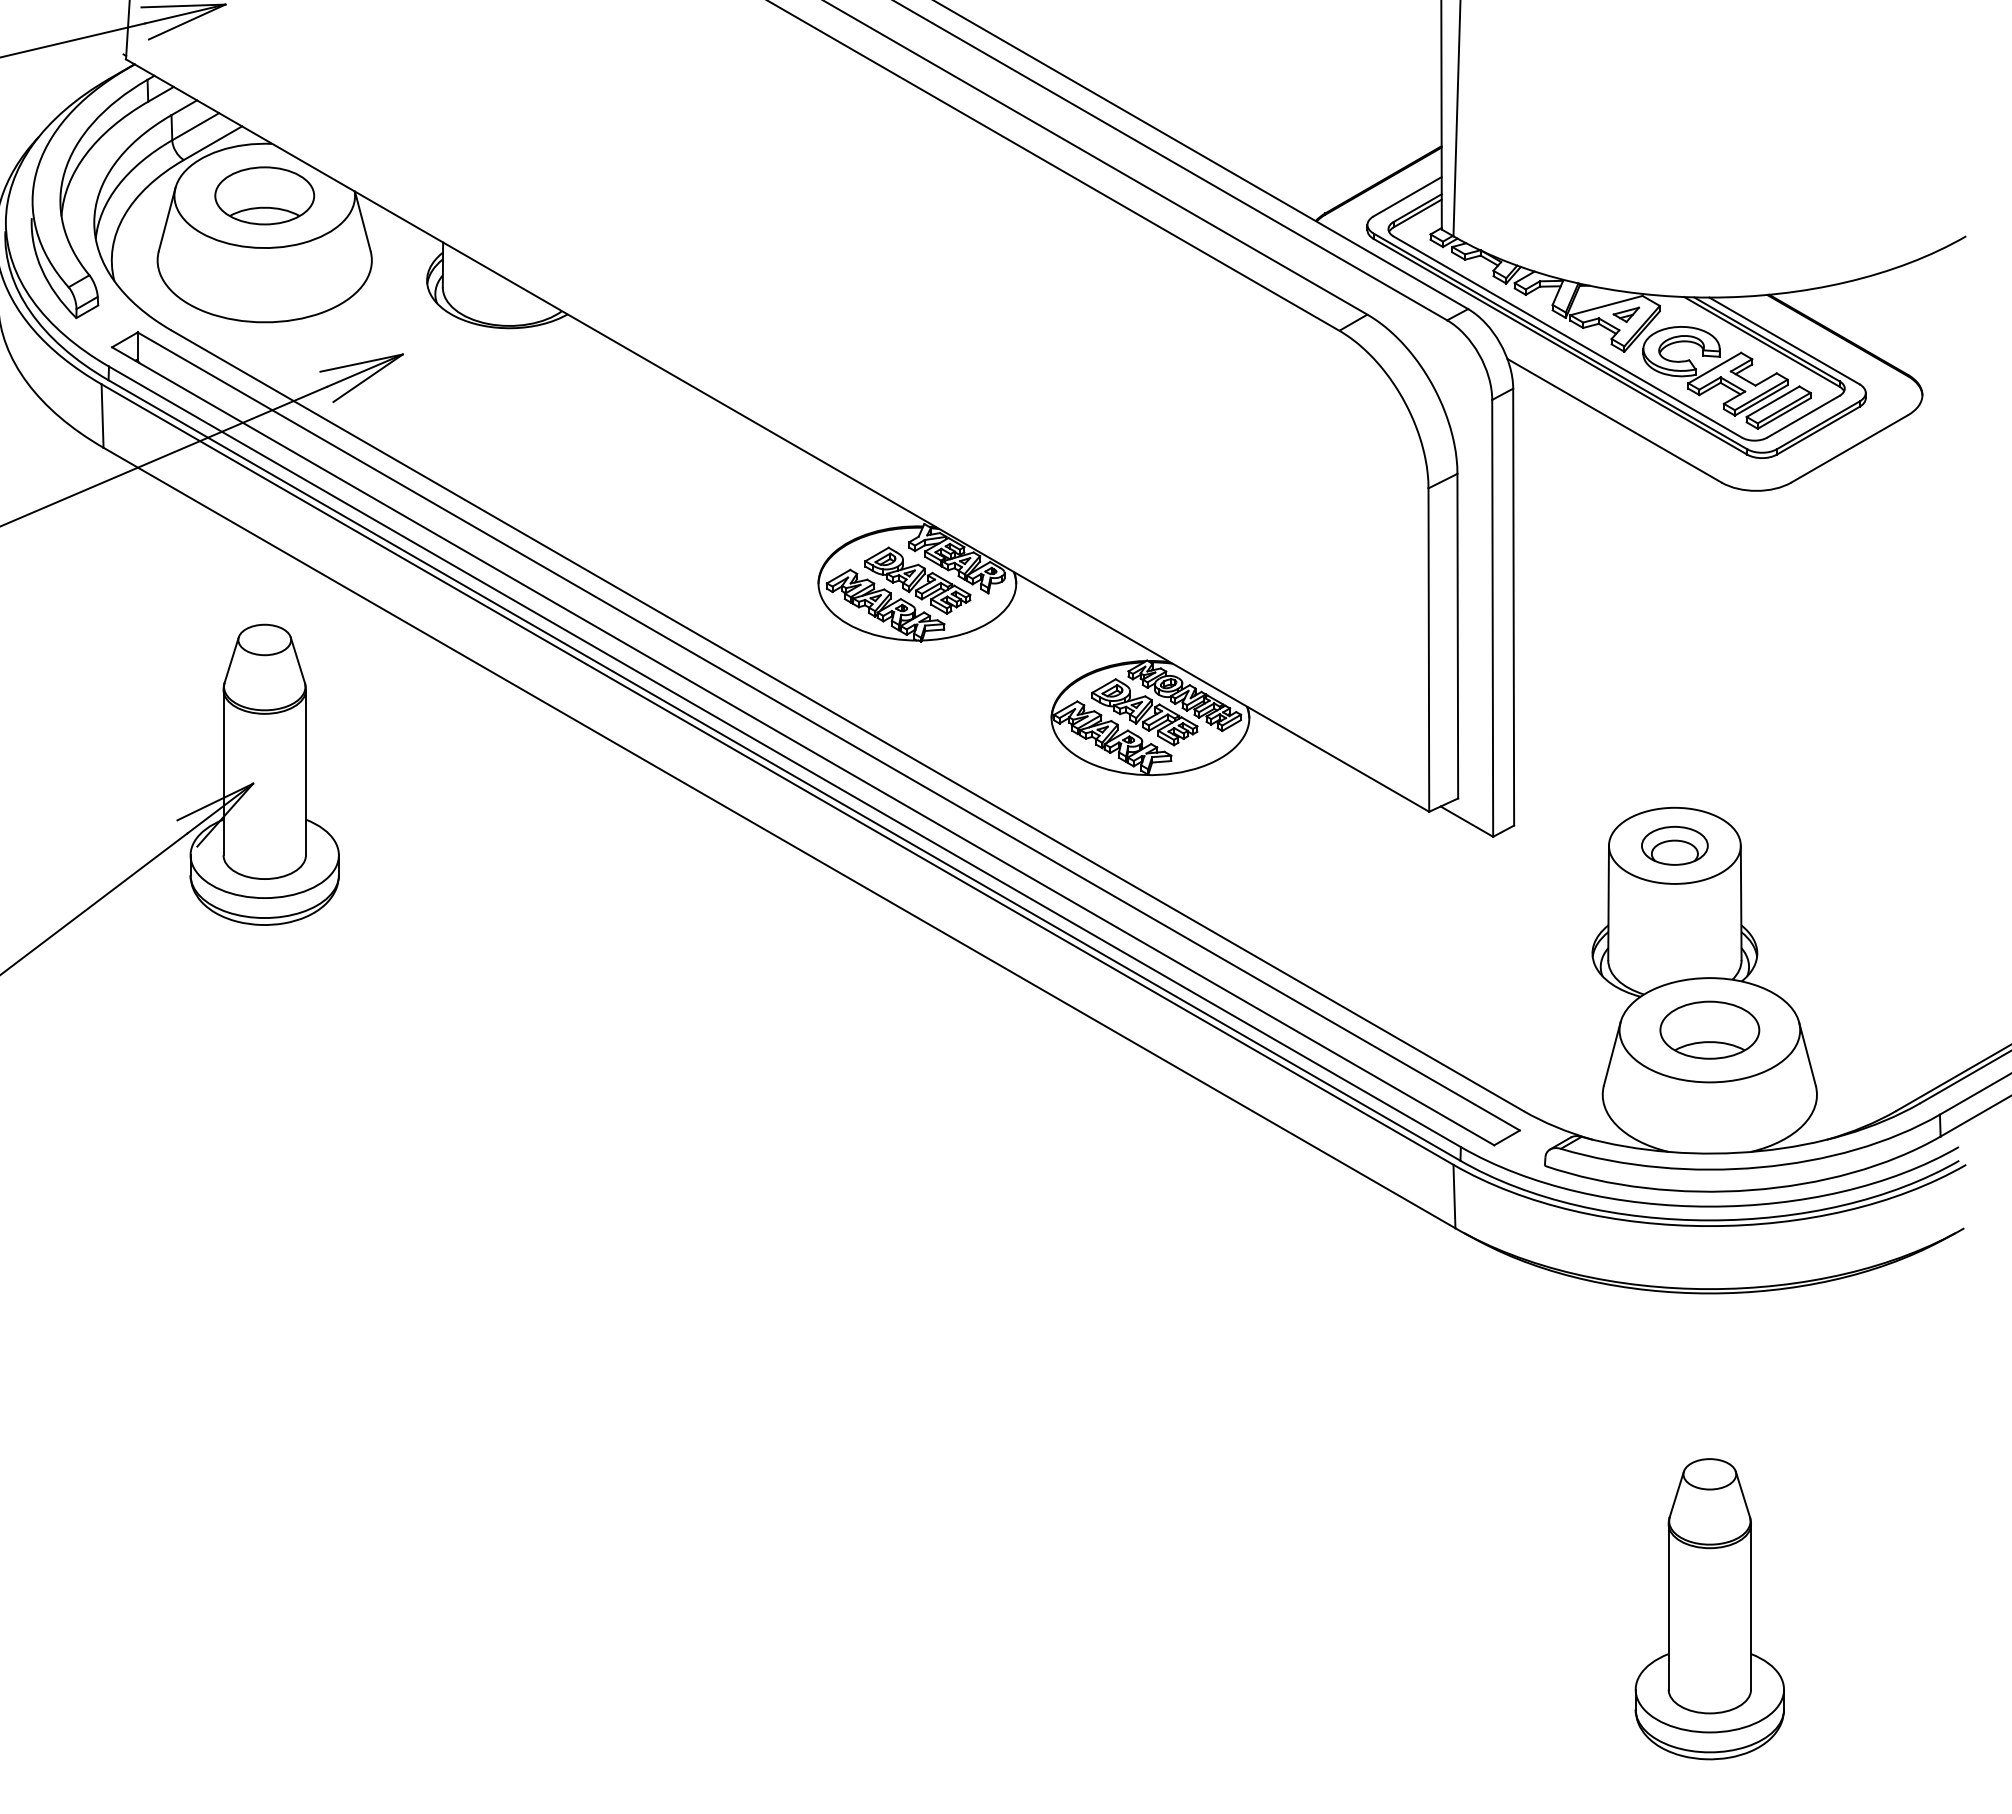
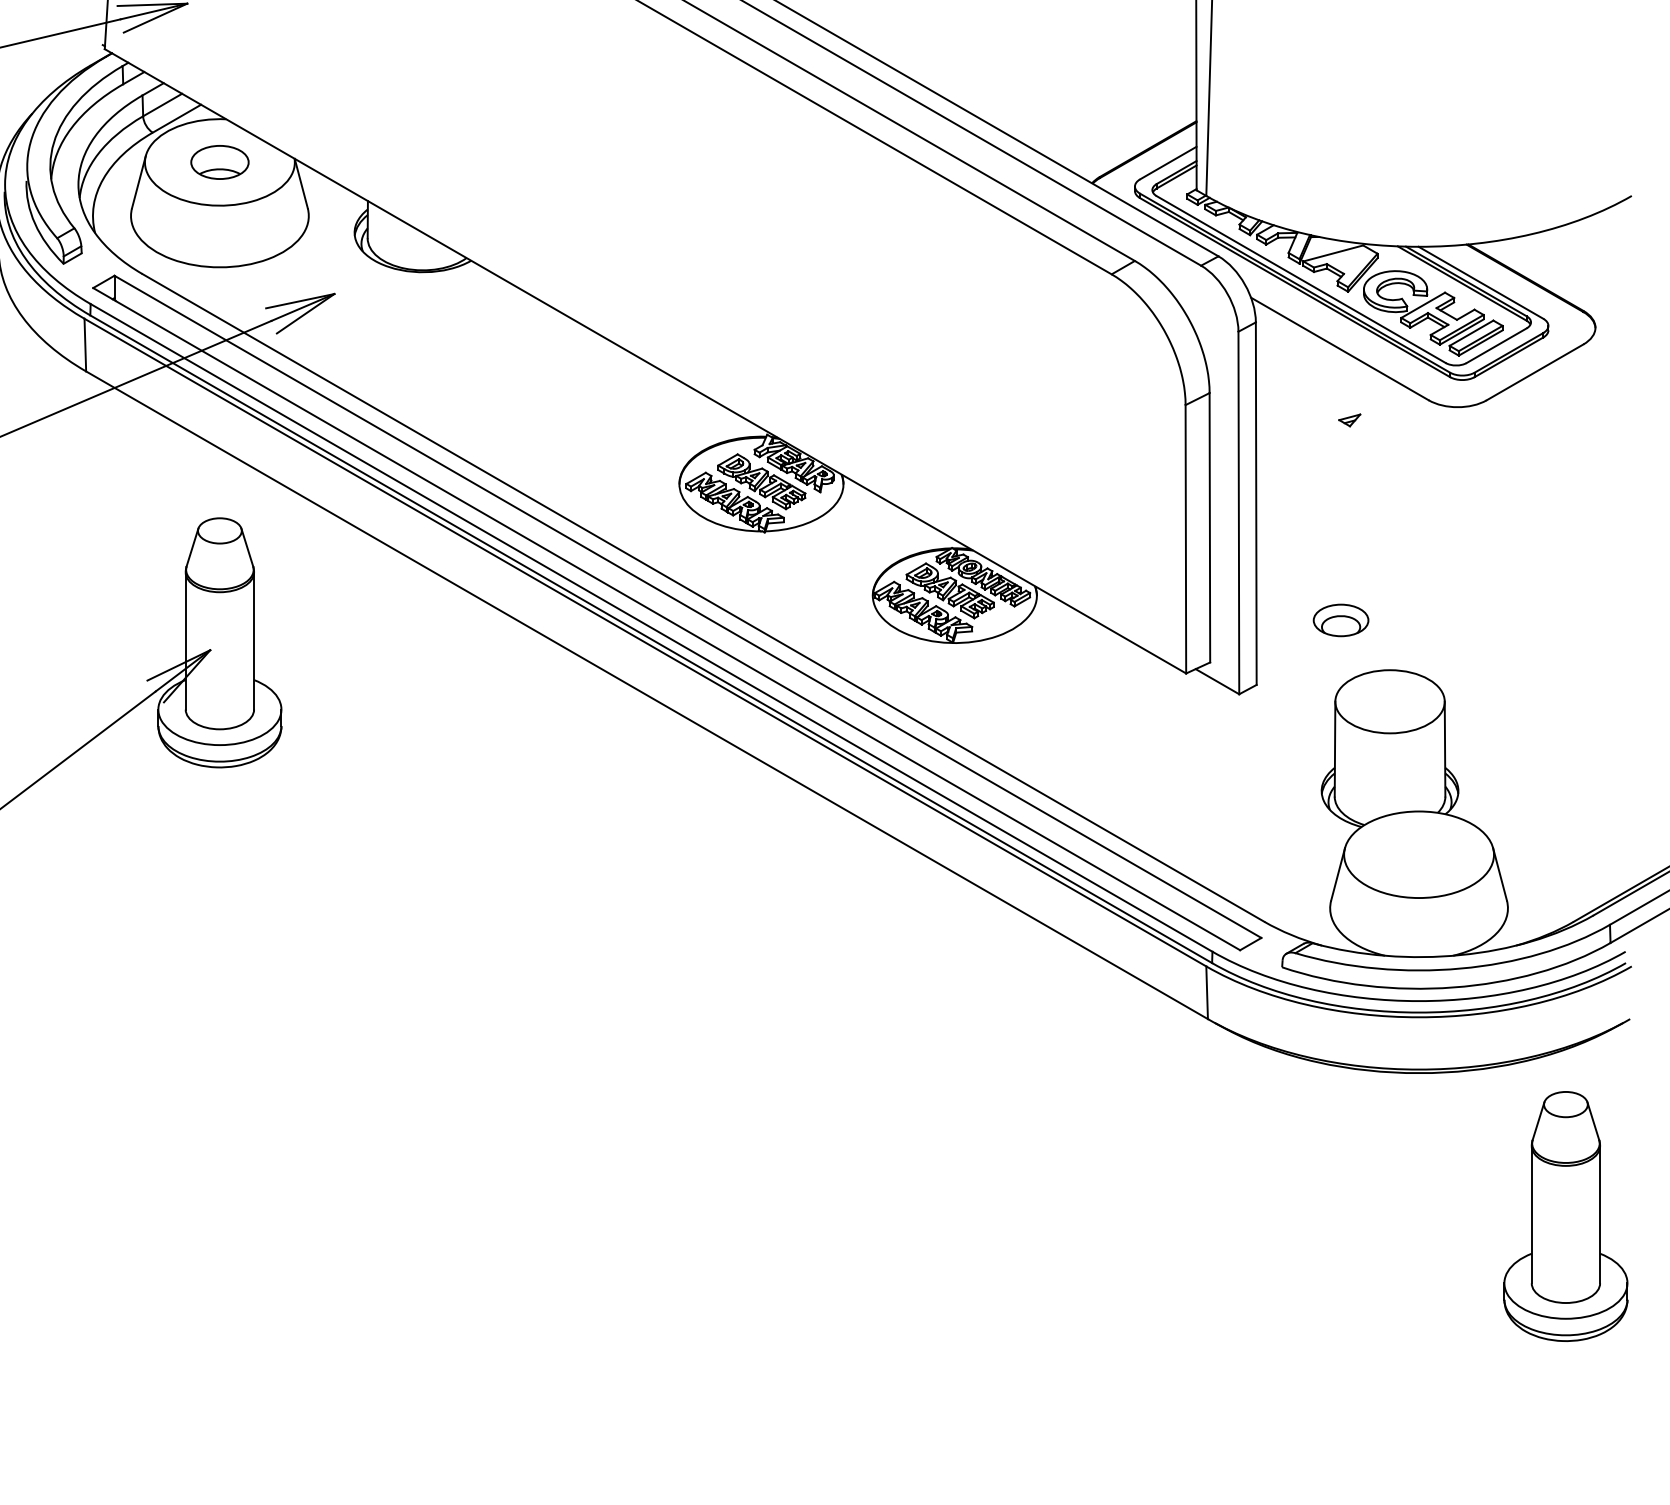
part: (264, 195) -> (219, 162), size x0.7
part: (1625, 314) -> (1349, 420), moved
part: (1674, 845) -> (1340, 620), moved
part: (1709, 1029) -> (1418, 854), removed
part: (1709, 1609) -> (1565, 1216), moved

